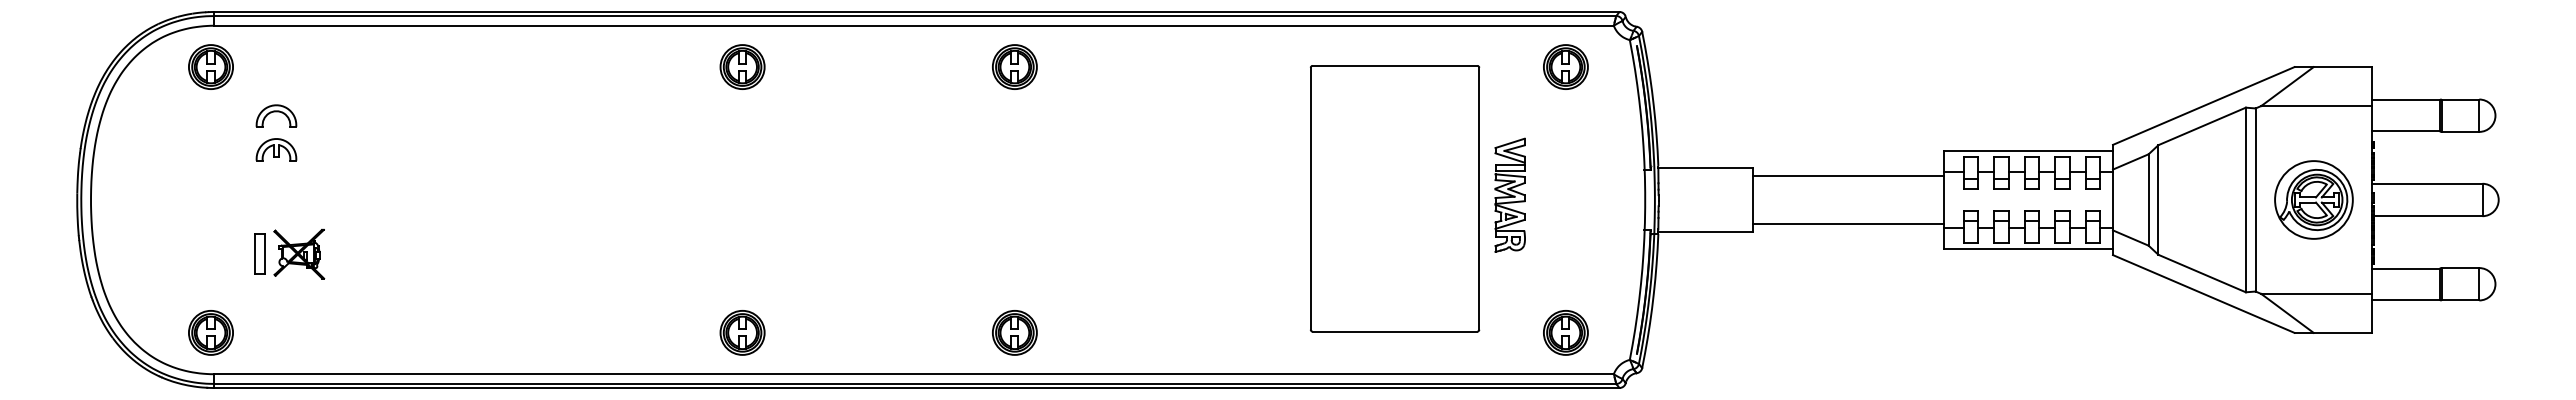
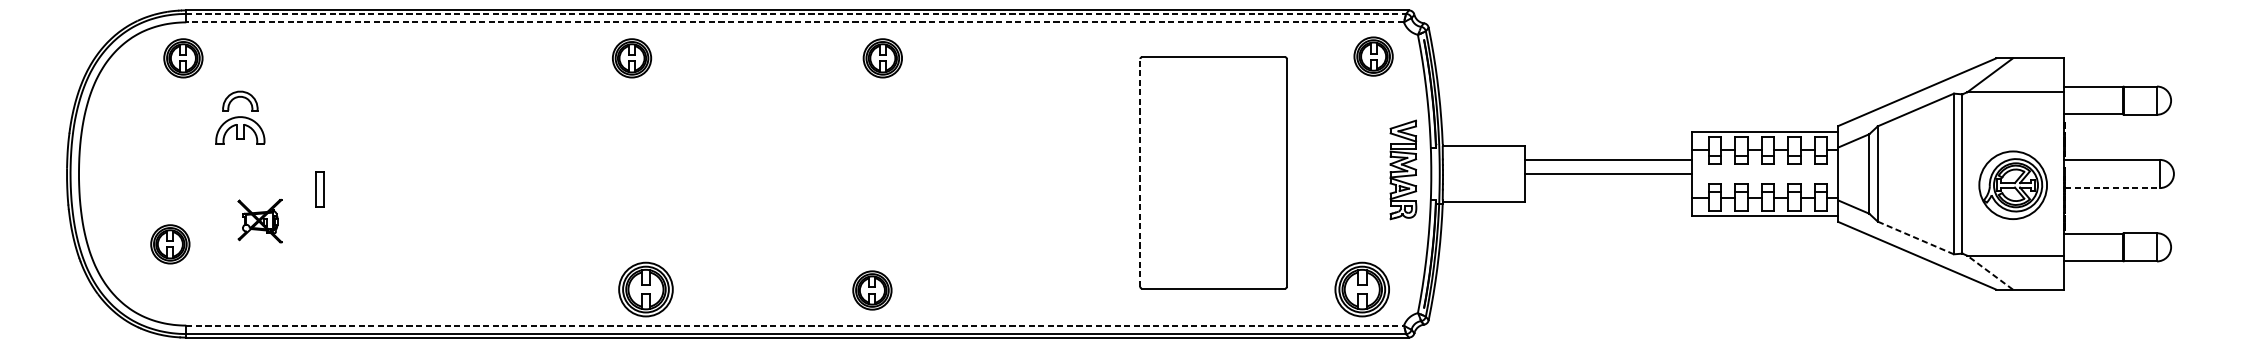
line: (915, 16) -> (796, 14), solid -> dashed
line: (914, 25) -> (795, 22), solid -> dashed
part: (742, 66) -> (631, 57), moved
part: (1565, 66) -> (1373, 56), moved
part: (276, 149) -> (240, 130), size x1.4
line: (1848, 176) -> (1608, 174), moved
part: (1509, 194) -> (1402, 169), moved
line: (1310, 198) -> (1140, 172), solid -> dashed
part: (2313, 199) -> (2012, 184), moved
line: (2428, 216) -> (2112, 188), solid -> dashed
line: (1848, 223) -> (1608, 159), moved
part: (259, 253) -> (319, 189), moved
line: (2202, 273) -> (1916, 237), solid -> dashed
line: (2287, 313) -> (1990, 272), solid -> dashed
part: (210, 332) -> (169, 244), moved
part: (742, 332) -> (645, 289), size x1.4
part: (1014, 332) -> (872, 290), moved
part: (1565, 332) -> (1361, 289), size x1.4
line: (914, 374) -> (795, 325), solid -> dashed

